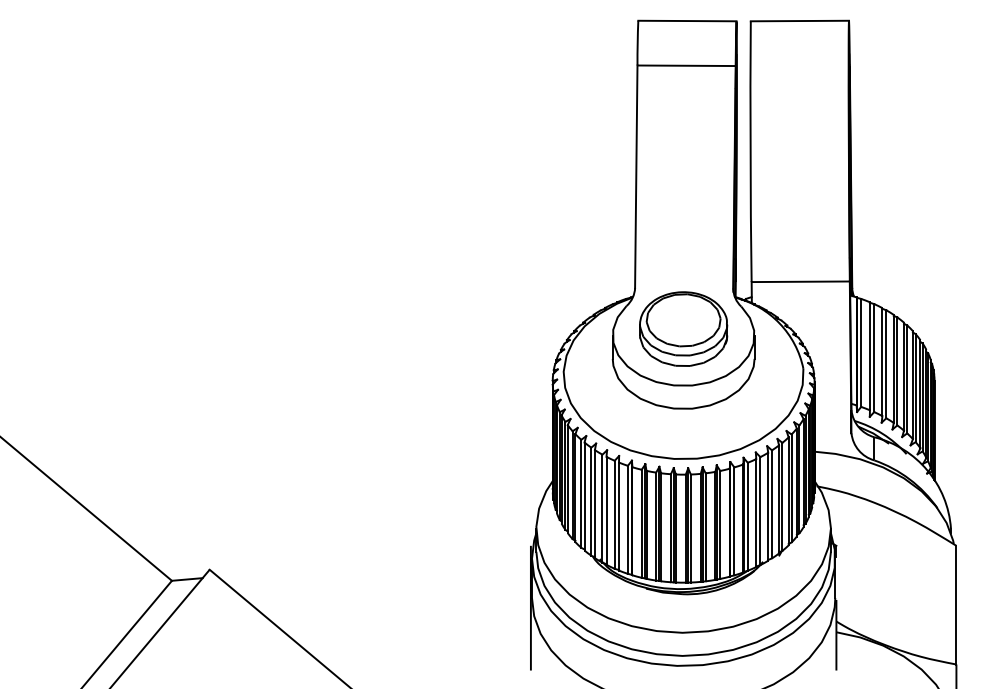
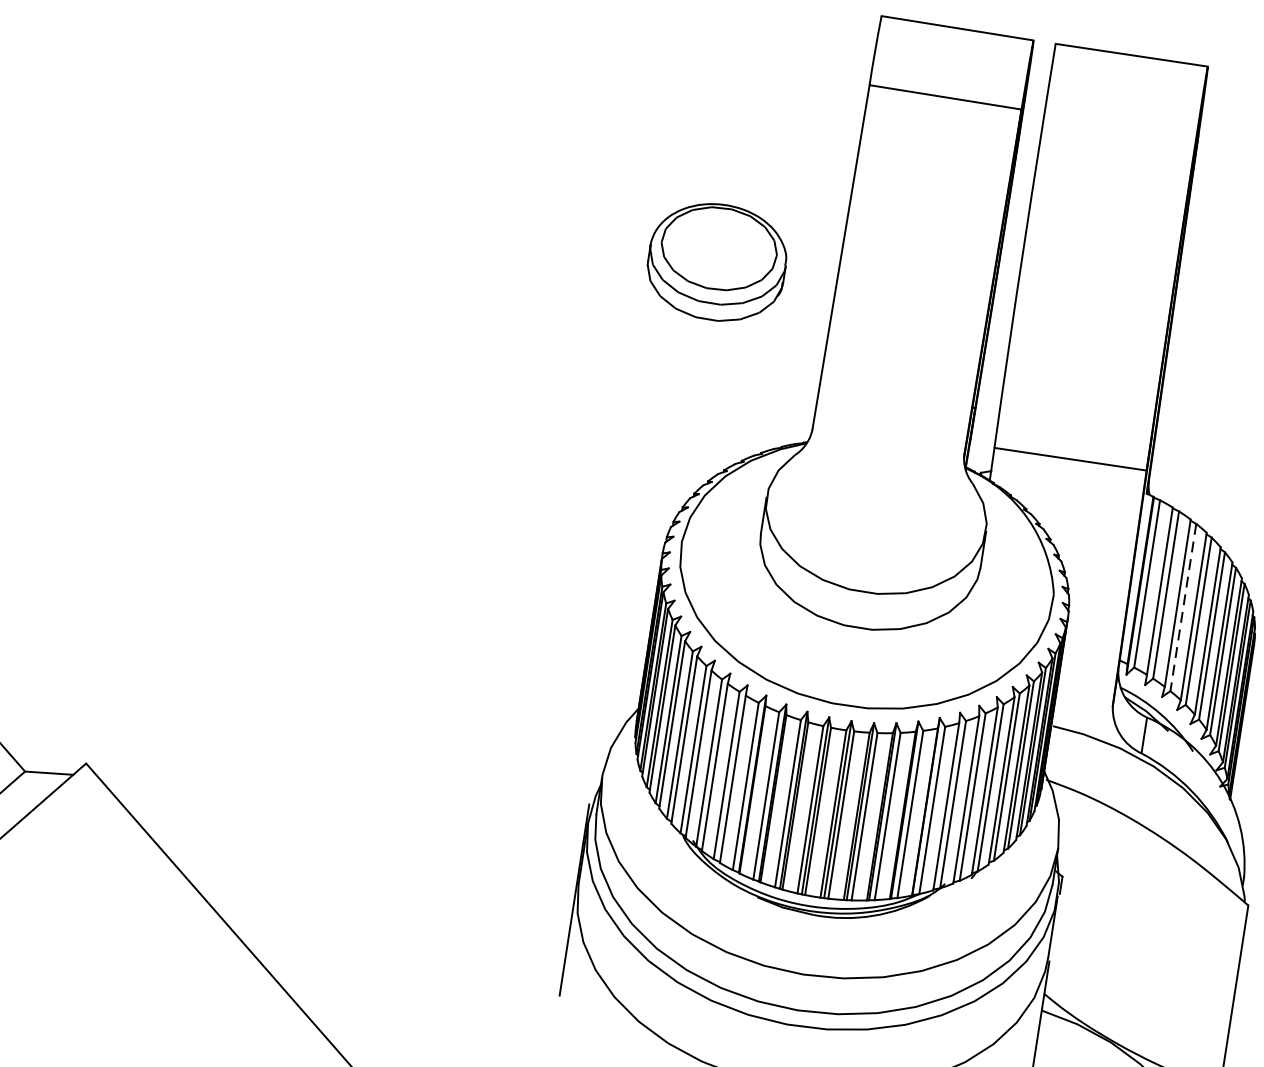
part: (683, 328) -> (717, 261), moved
line: (886, 364) -> (1183, 607), solid -> dashed

